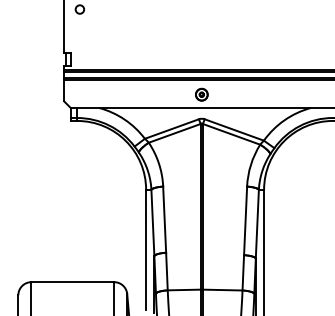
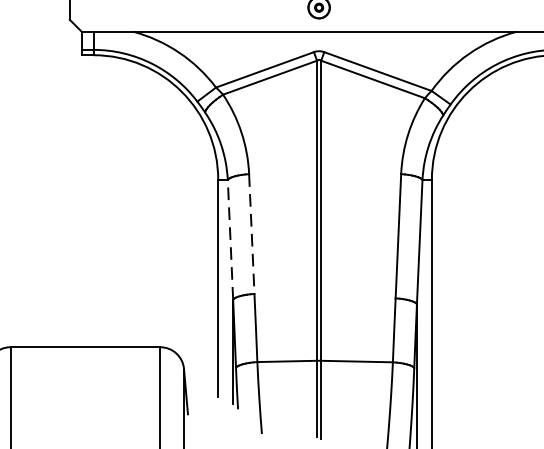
line: (164, 220) -> (251, 235), solid -> dashed
line: (152, 222) -> (229, 239), solid -> dashed

